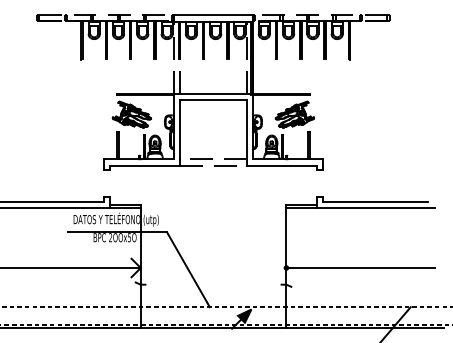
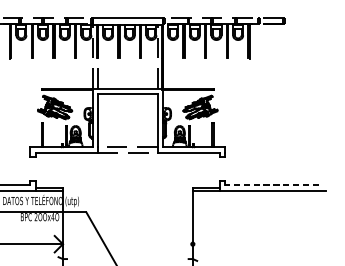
line: (374, 201) -> (271, 184), solid -> dashed
text: (129, 237) -> (52, 216), 2OOx5O -> 2OOx4O
line: (360, 268) -> (258, 244), removed

